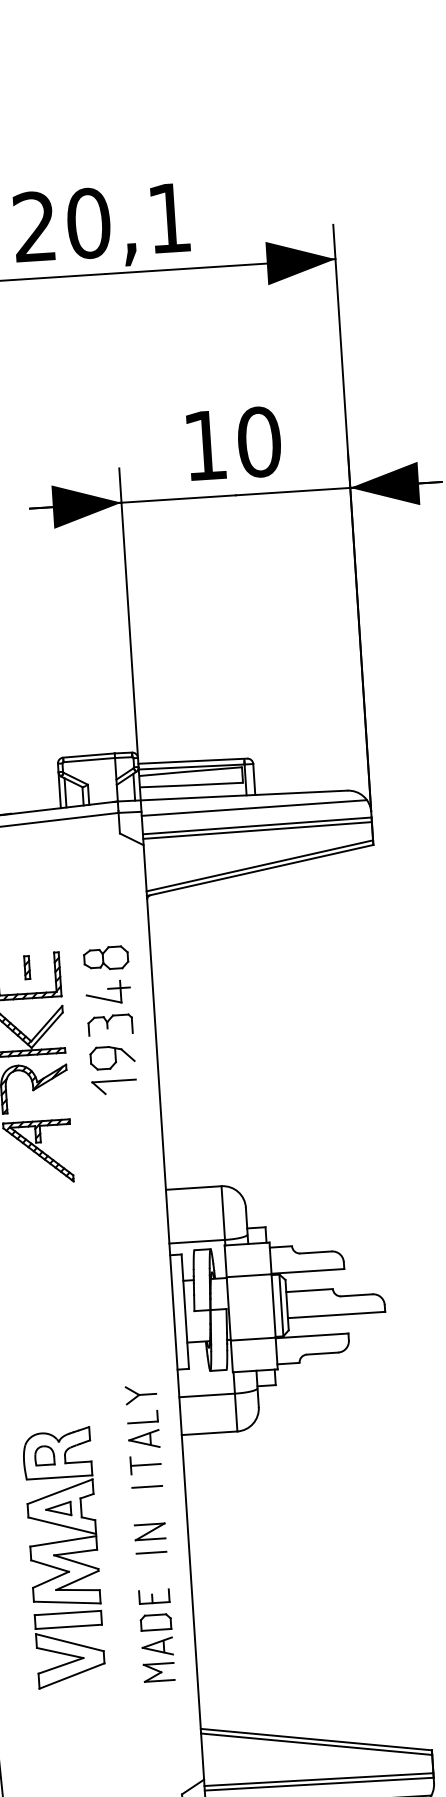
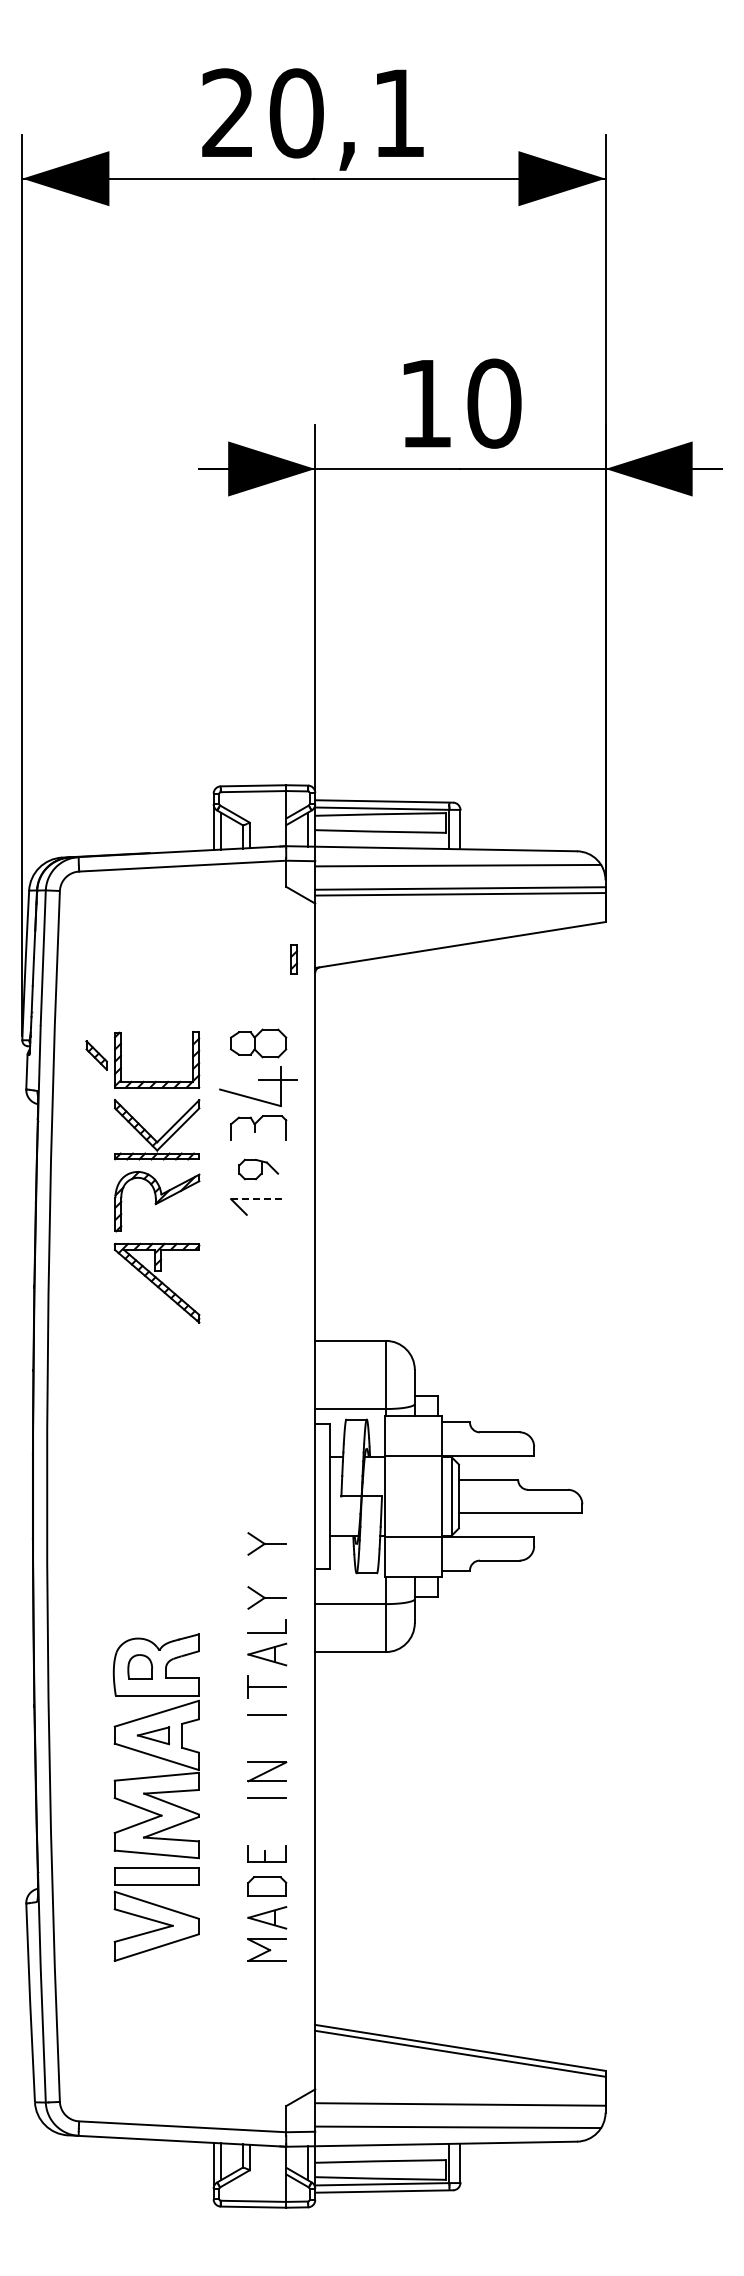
line: (259, 866) -> (460, 939), removed
part: (27, 967) -> (294, 959), moved
part: (108, 992) -> (258, 1086), size x1.4
part: (112, 1057) -> (258, 1169), size x0.7
line: (114, 1081) -> (258, 1199), solid -> dashed
part: (137, 1351) -> (266, 1543), added
line: (319, 1779) -> (460, 2098), removed

